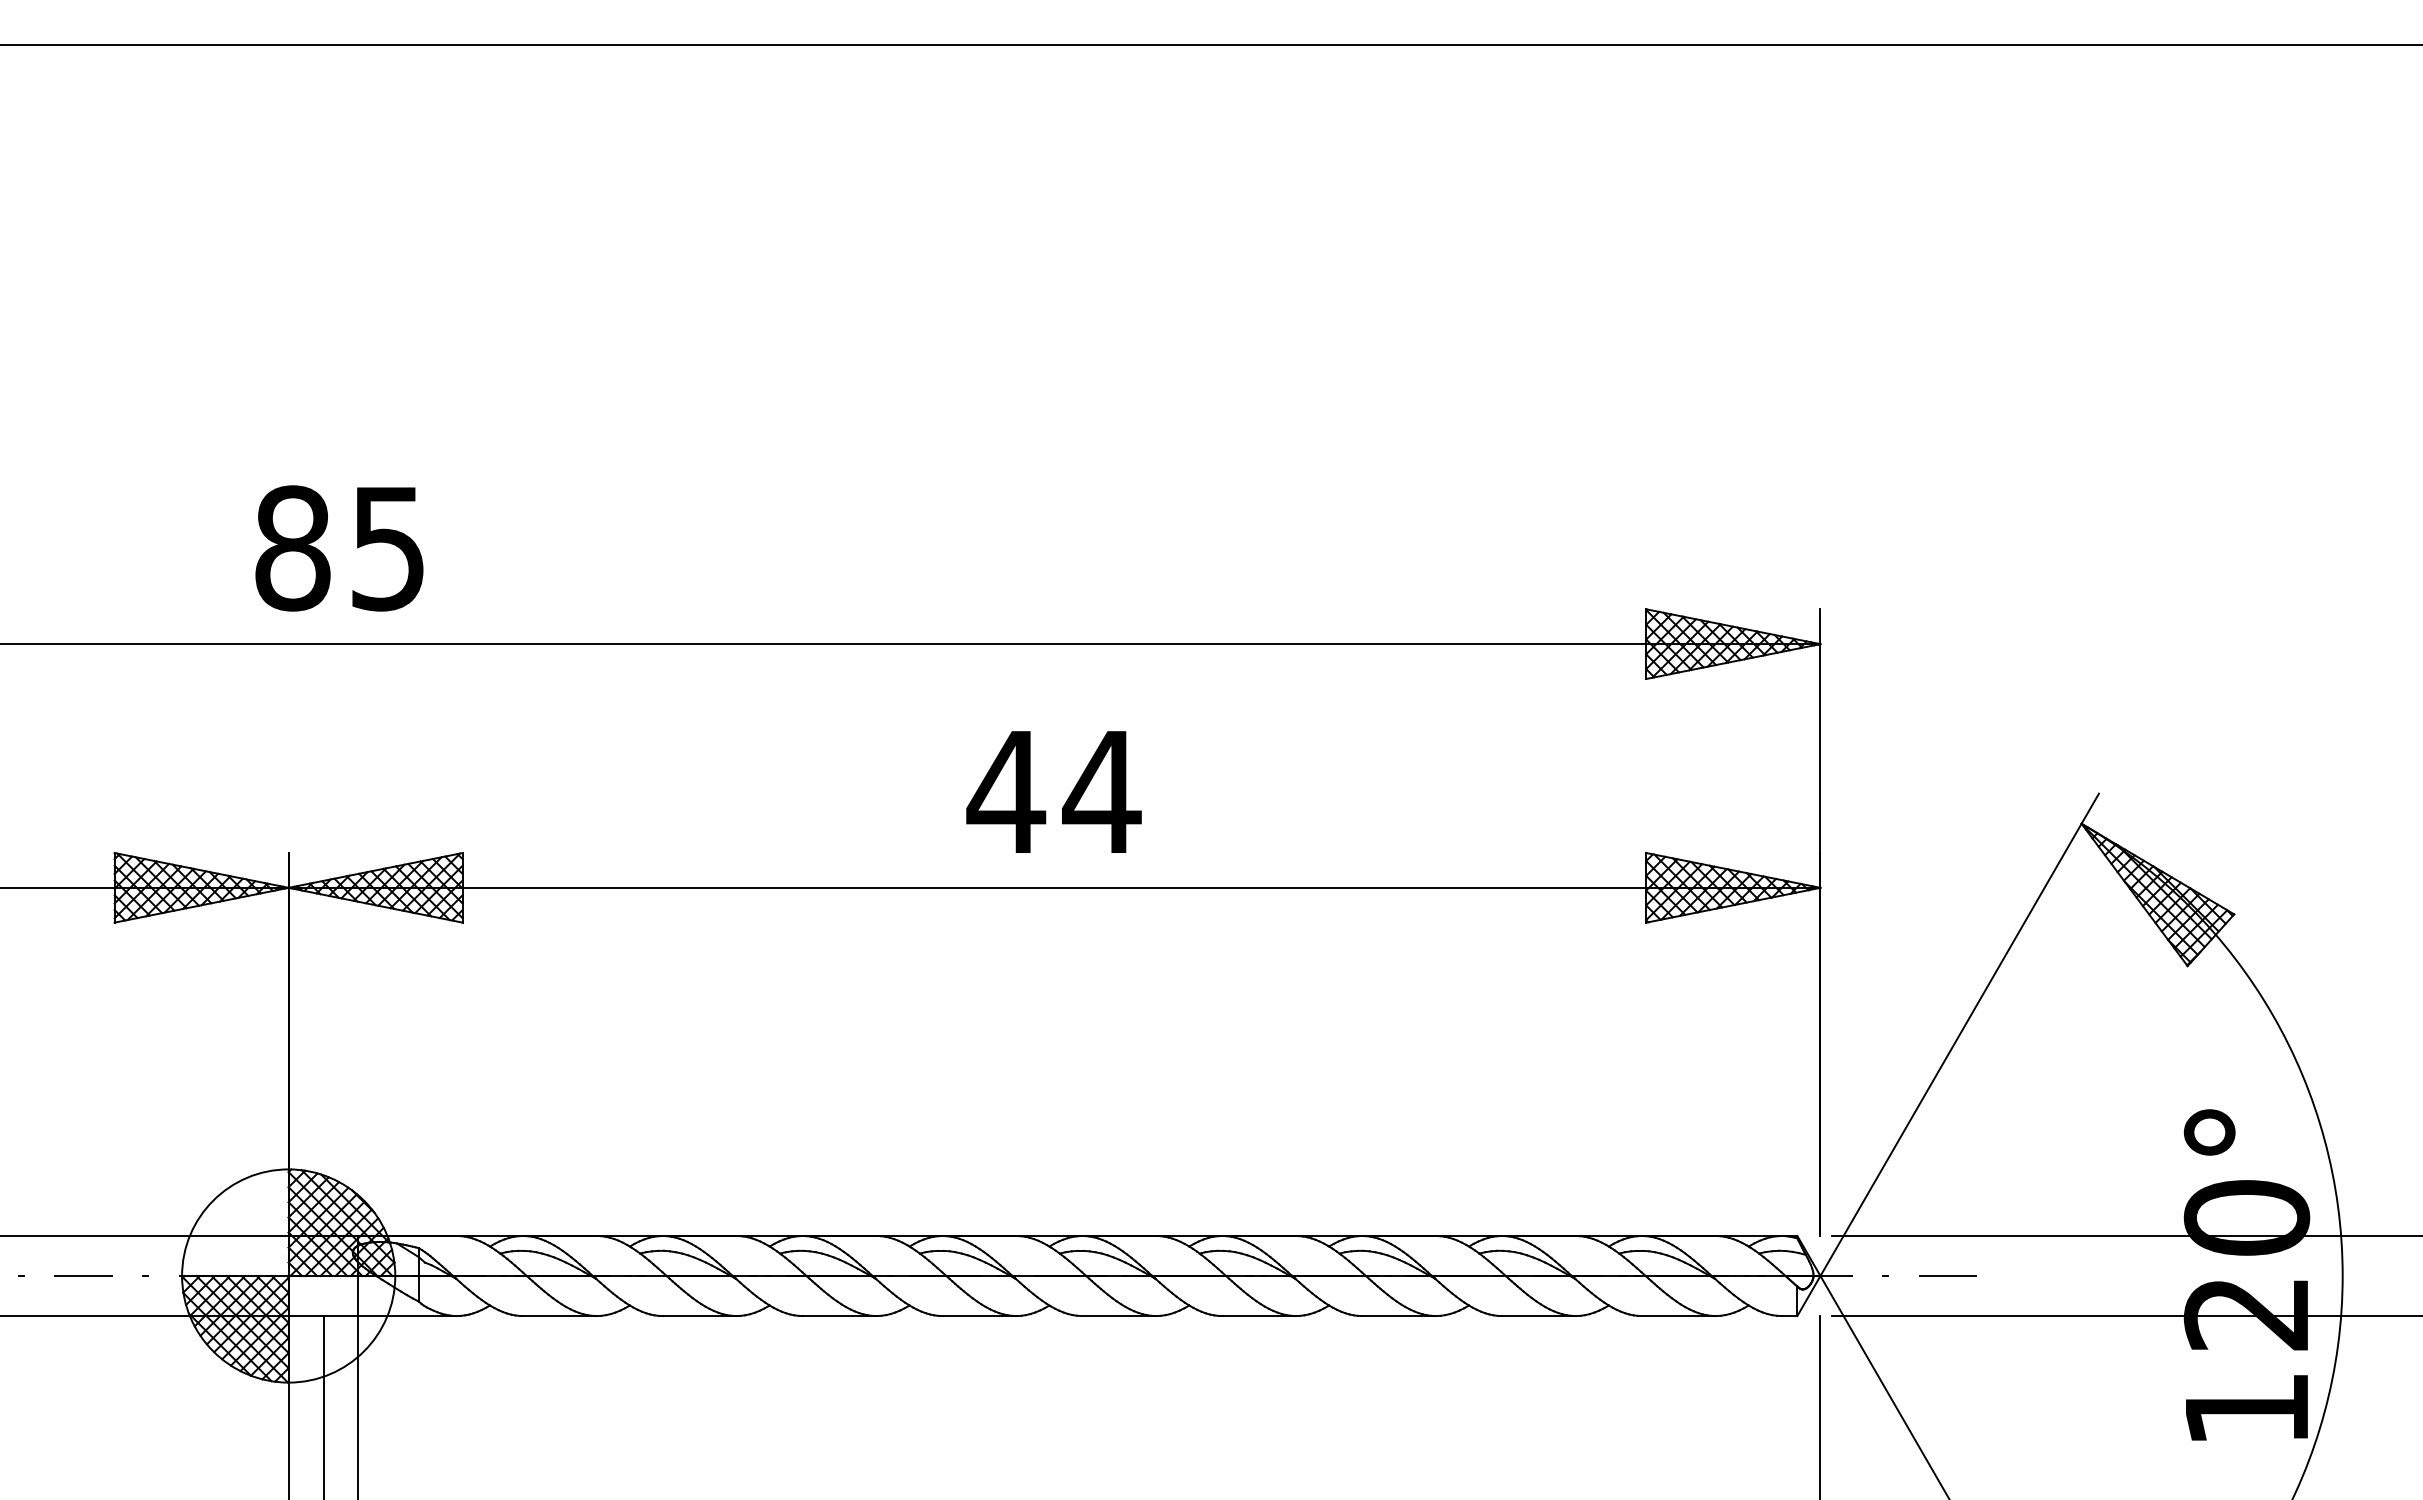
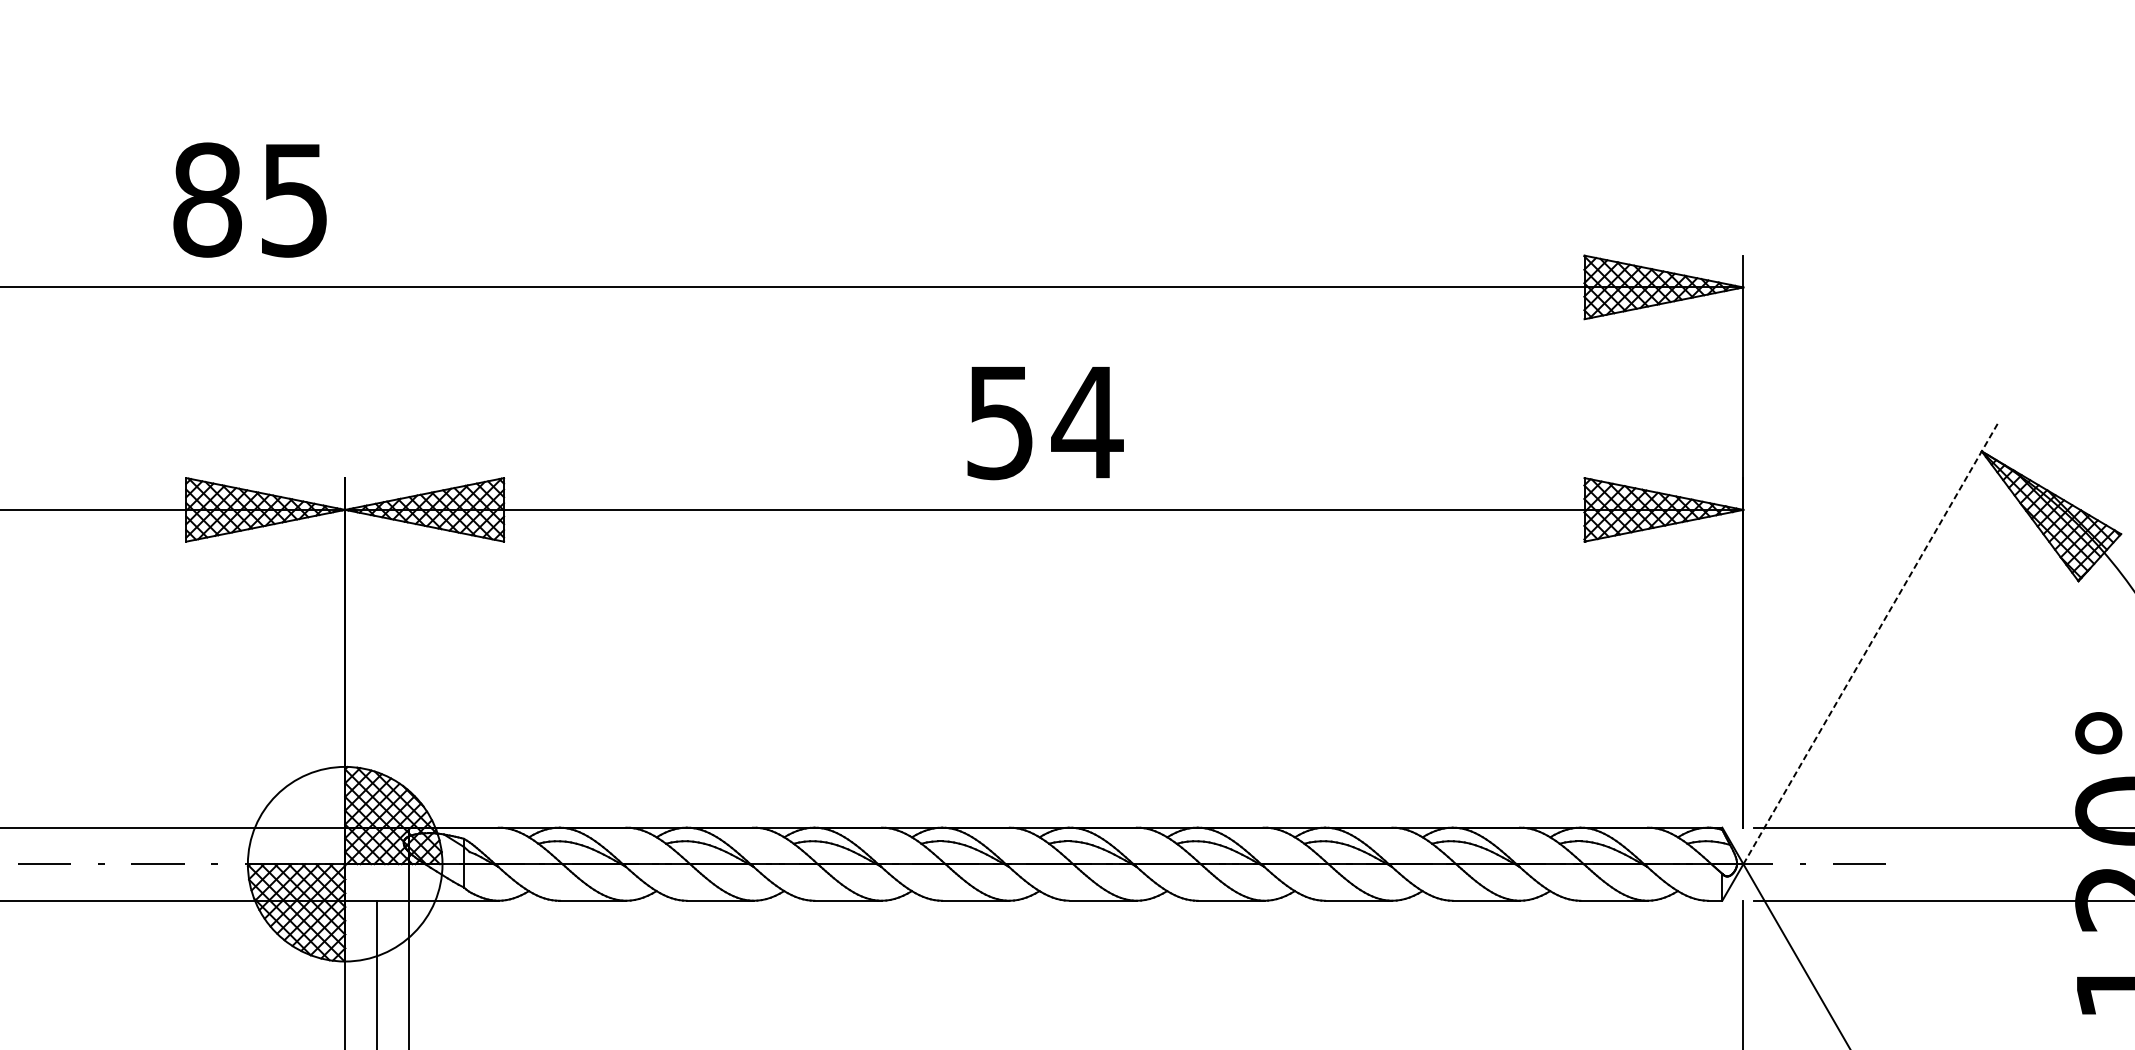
text: (339, 548) -> (250, 200), moved
text: (1006, 793) -> (1000, 423), 44 -> 54
line: (1959, 1034) -> (1870, 643), solid -> dashed

